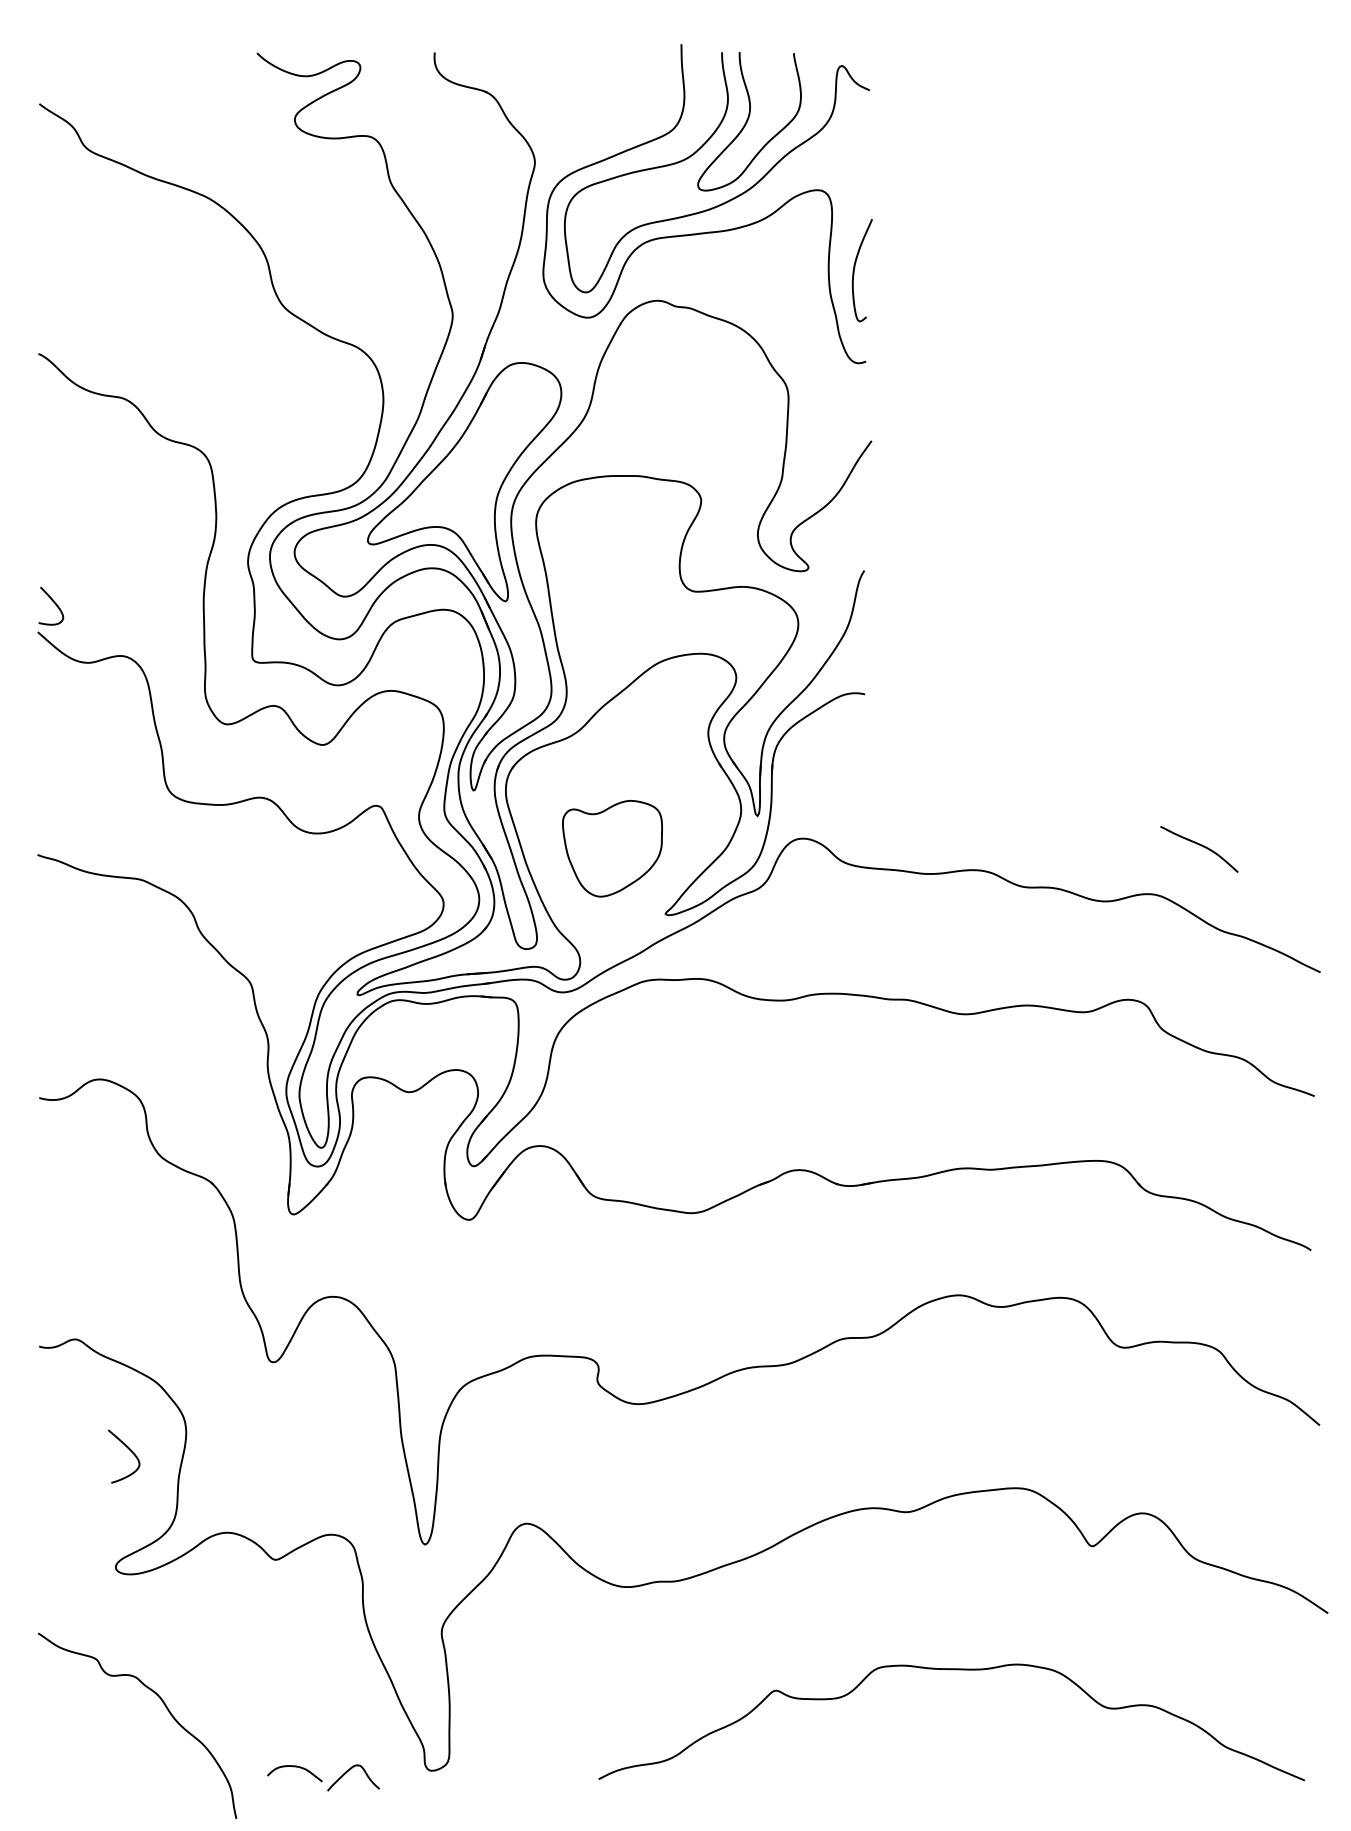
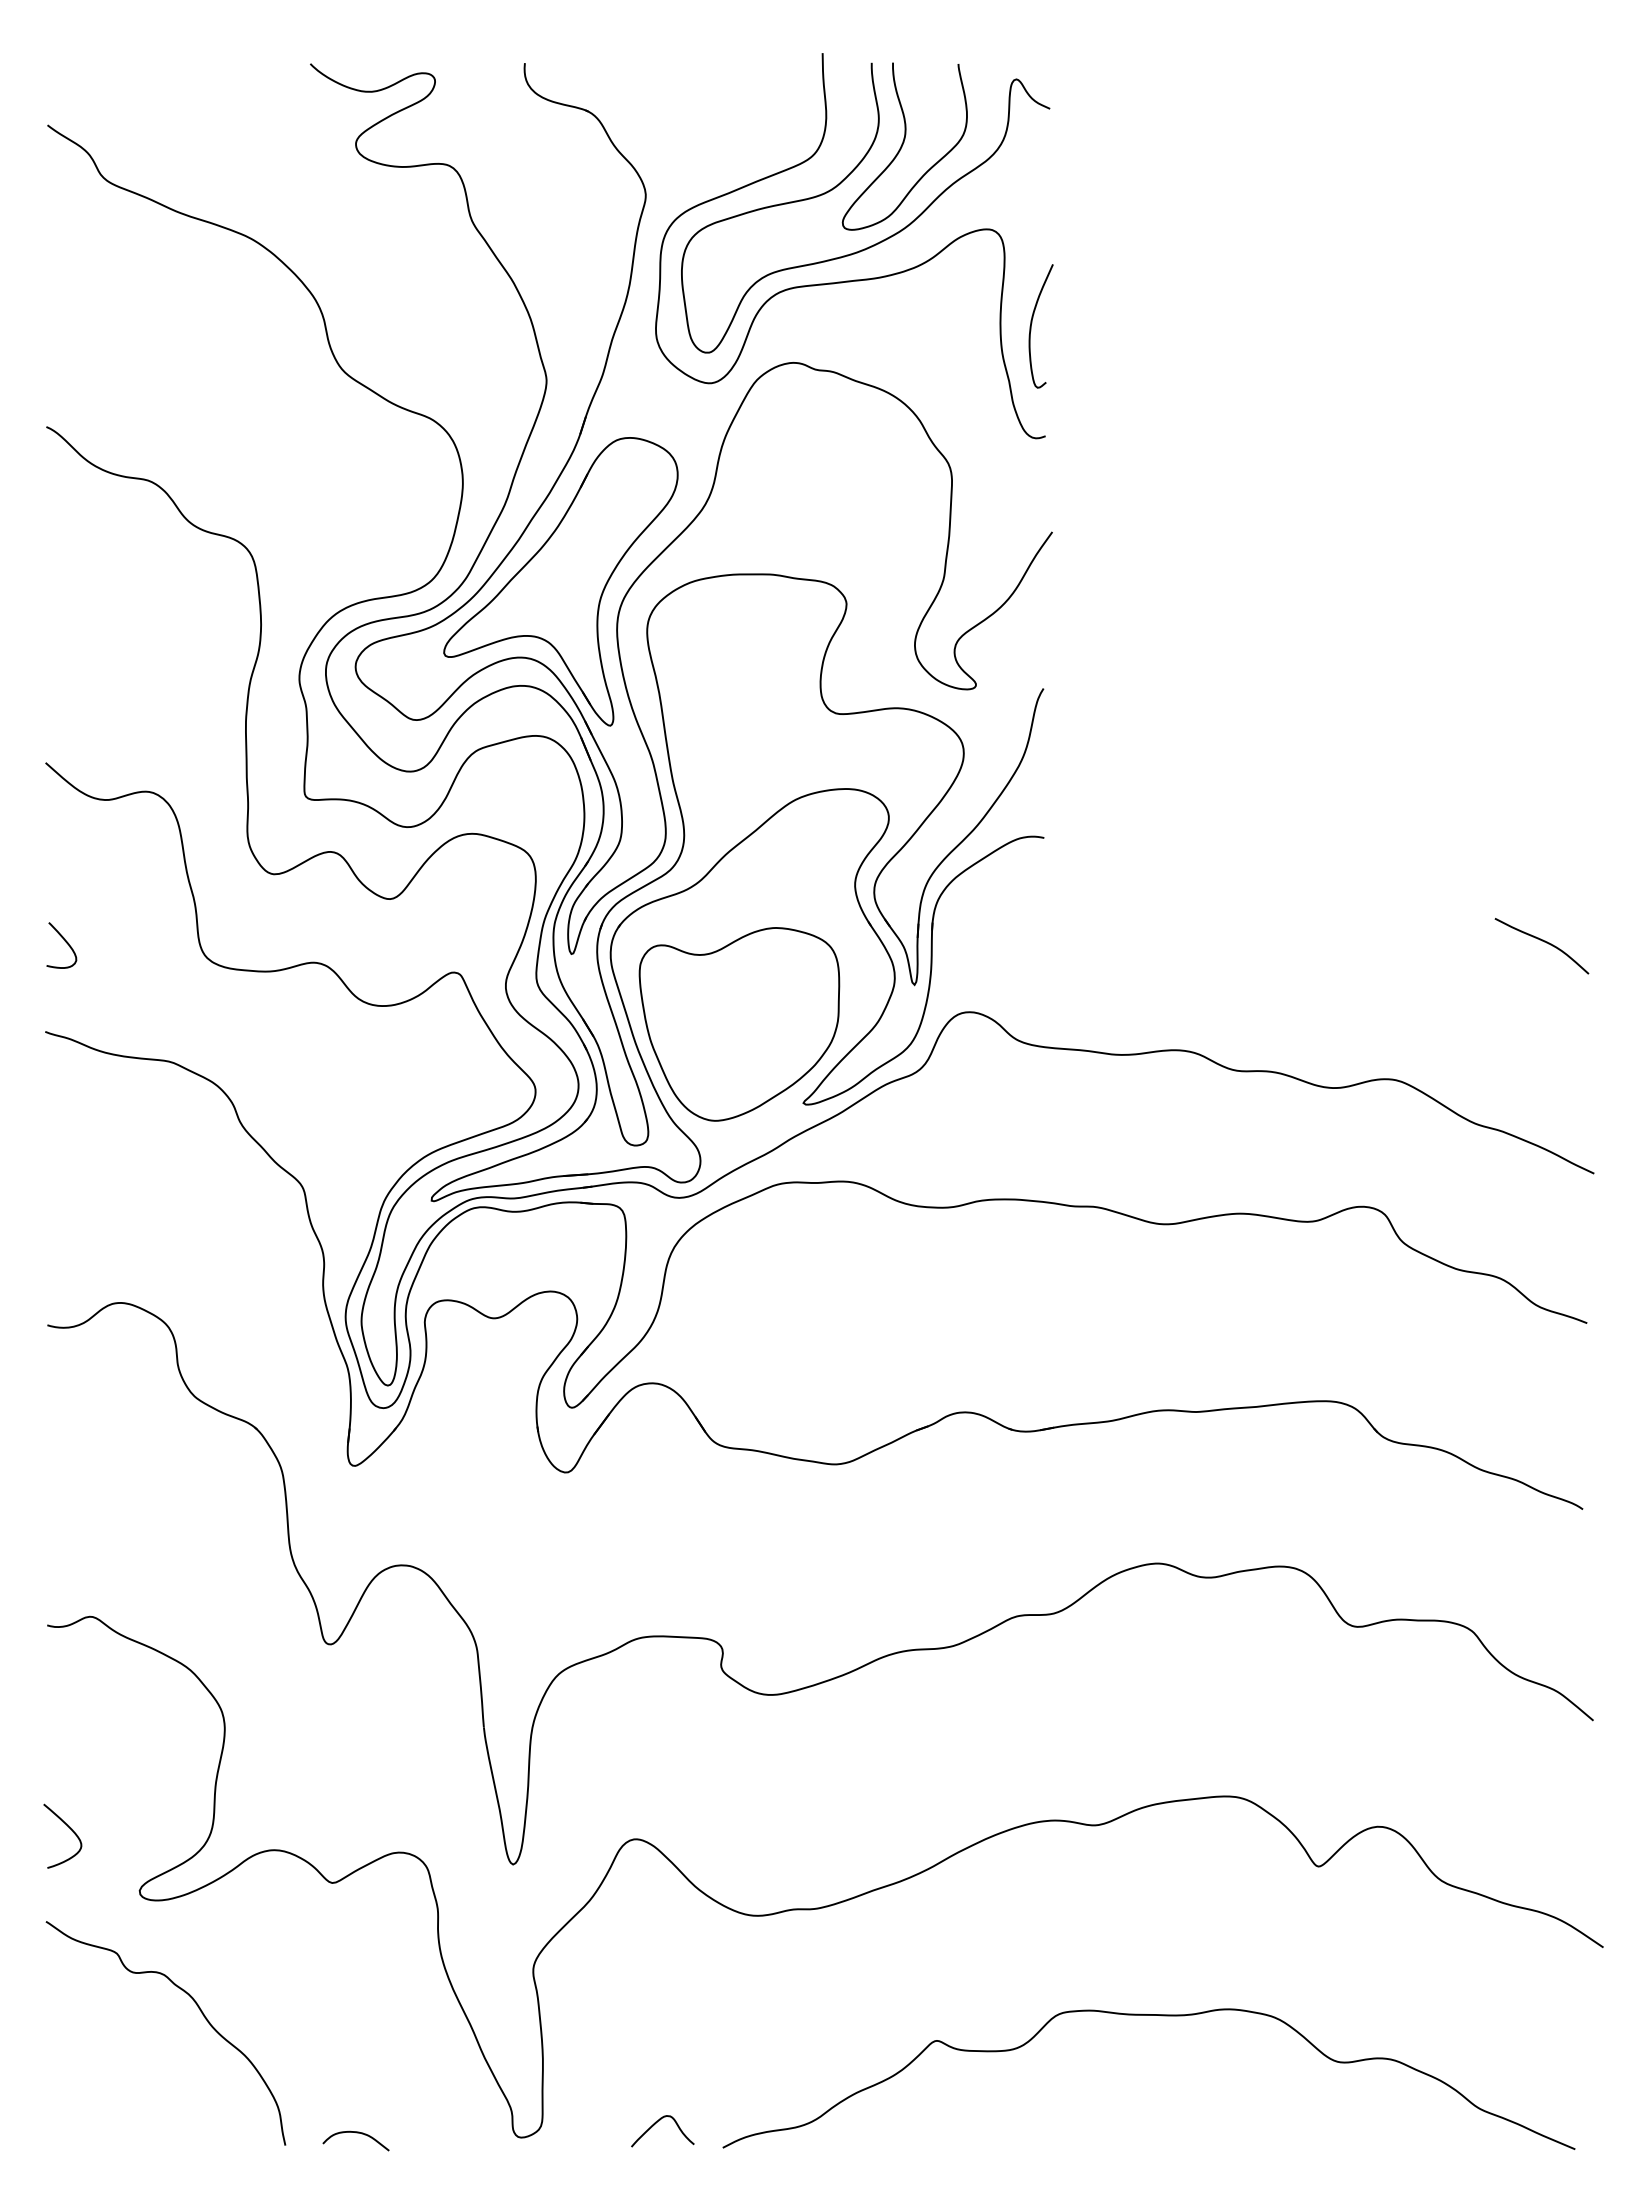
curve: (53, 602) -> (64, 941), moved
curve: (1201, 846) -> (1544, 942), moved
part: (612, 848) -> (739, 1024), size x1.67
curve: (129, 1450) -> (69, 1828), moved
curve: (165, 1706) -> (199, 2010), moved
curve: (347, 1772) -> (655, 2124), moved

